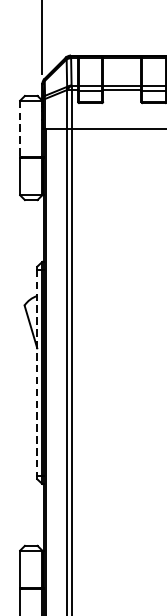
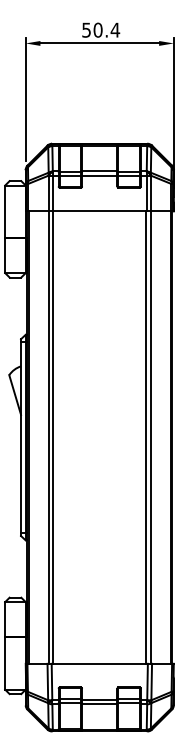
line: (20, 129) -> (5, 212), dashed -> solid
line: (37, 373) -> (21, 438), dashed -> solid

